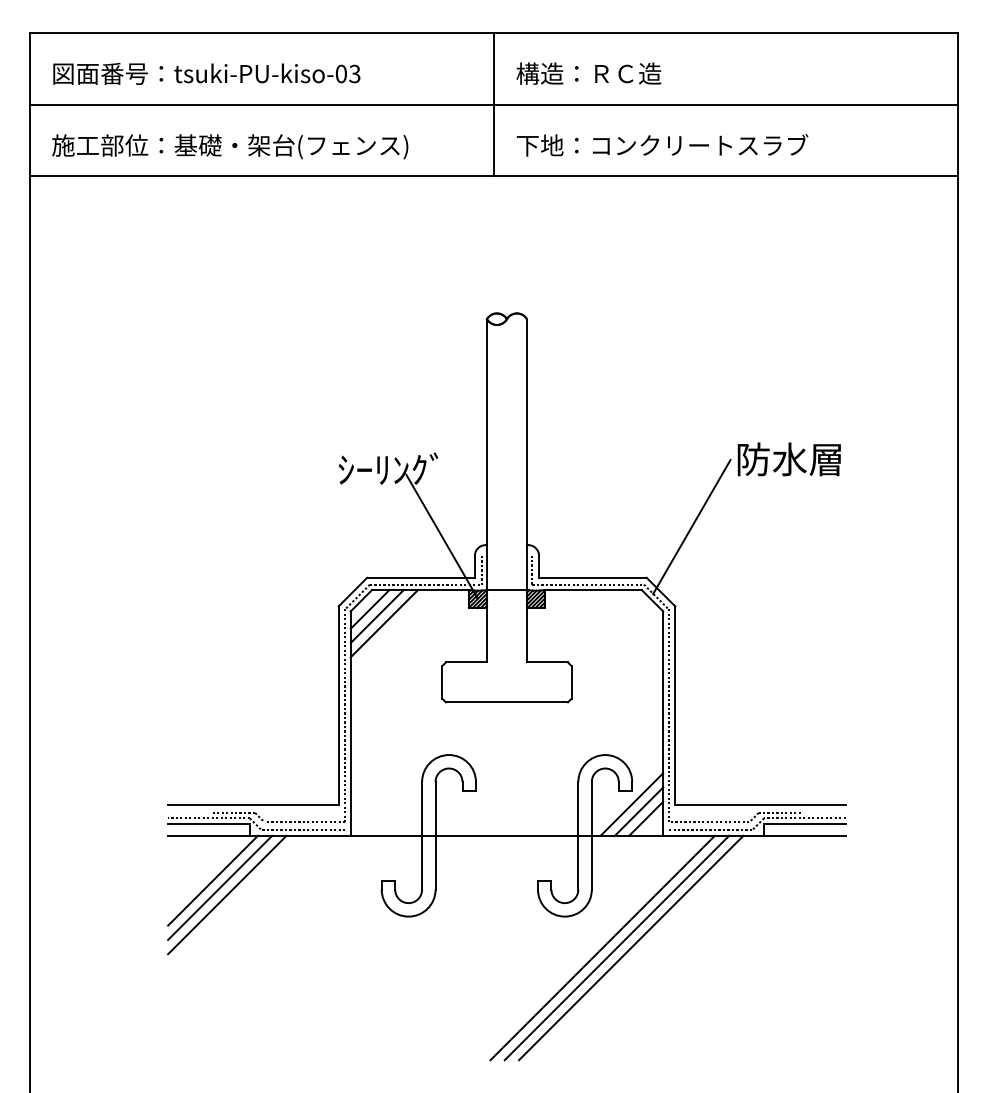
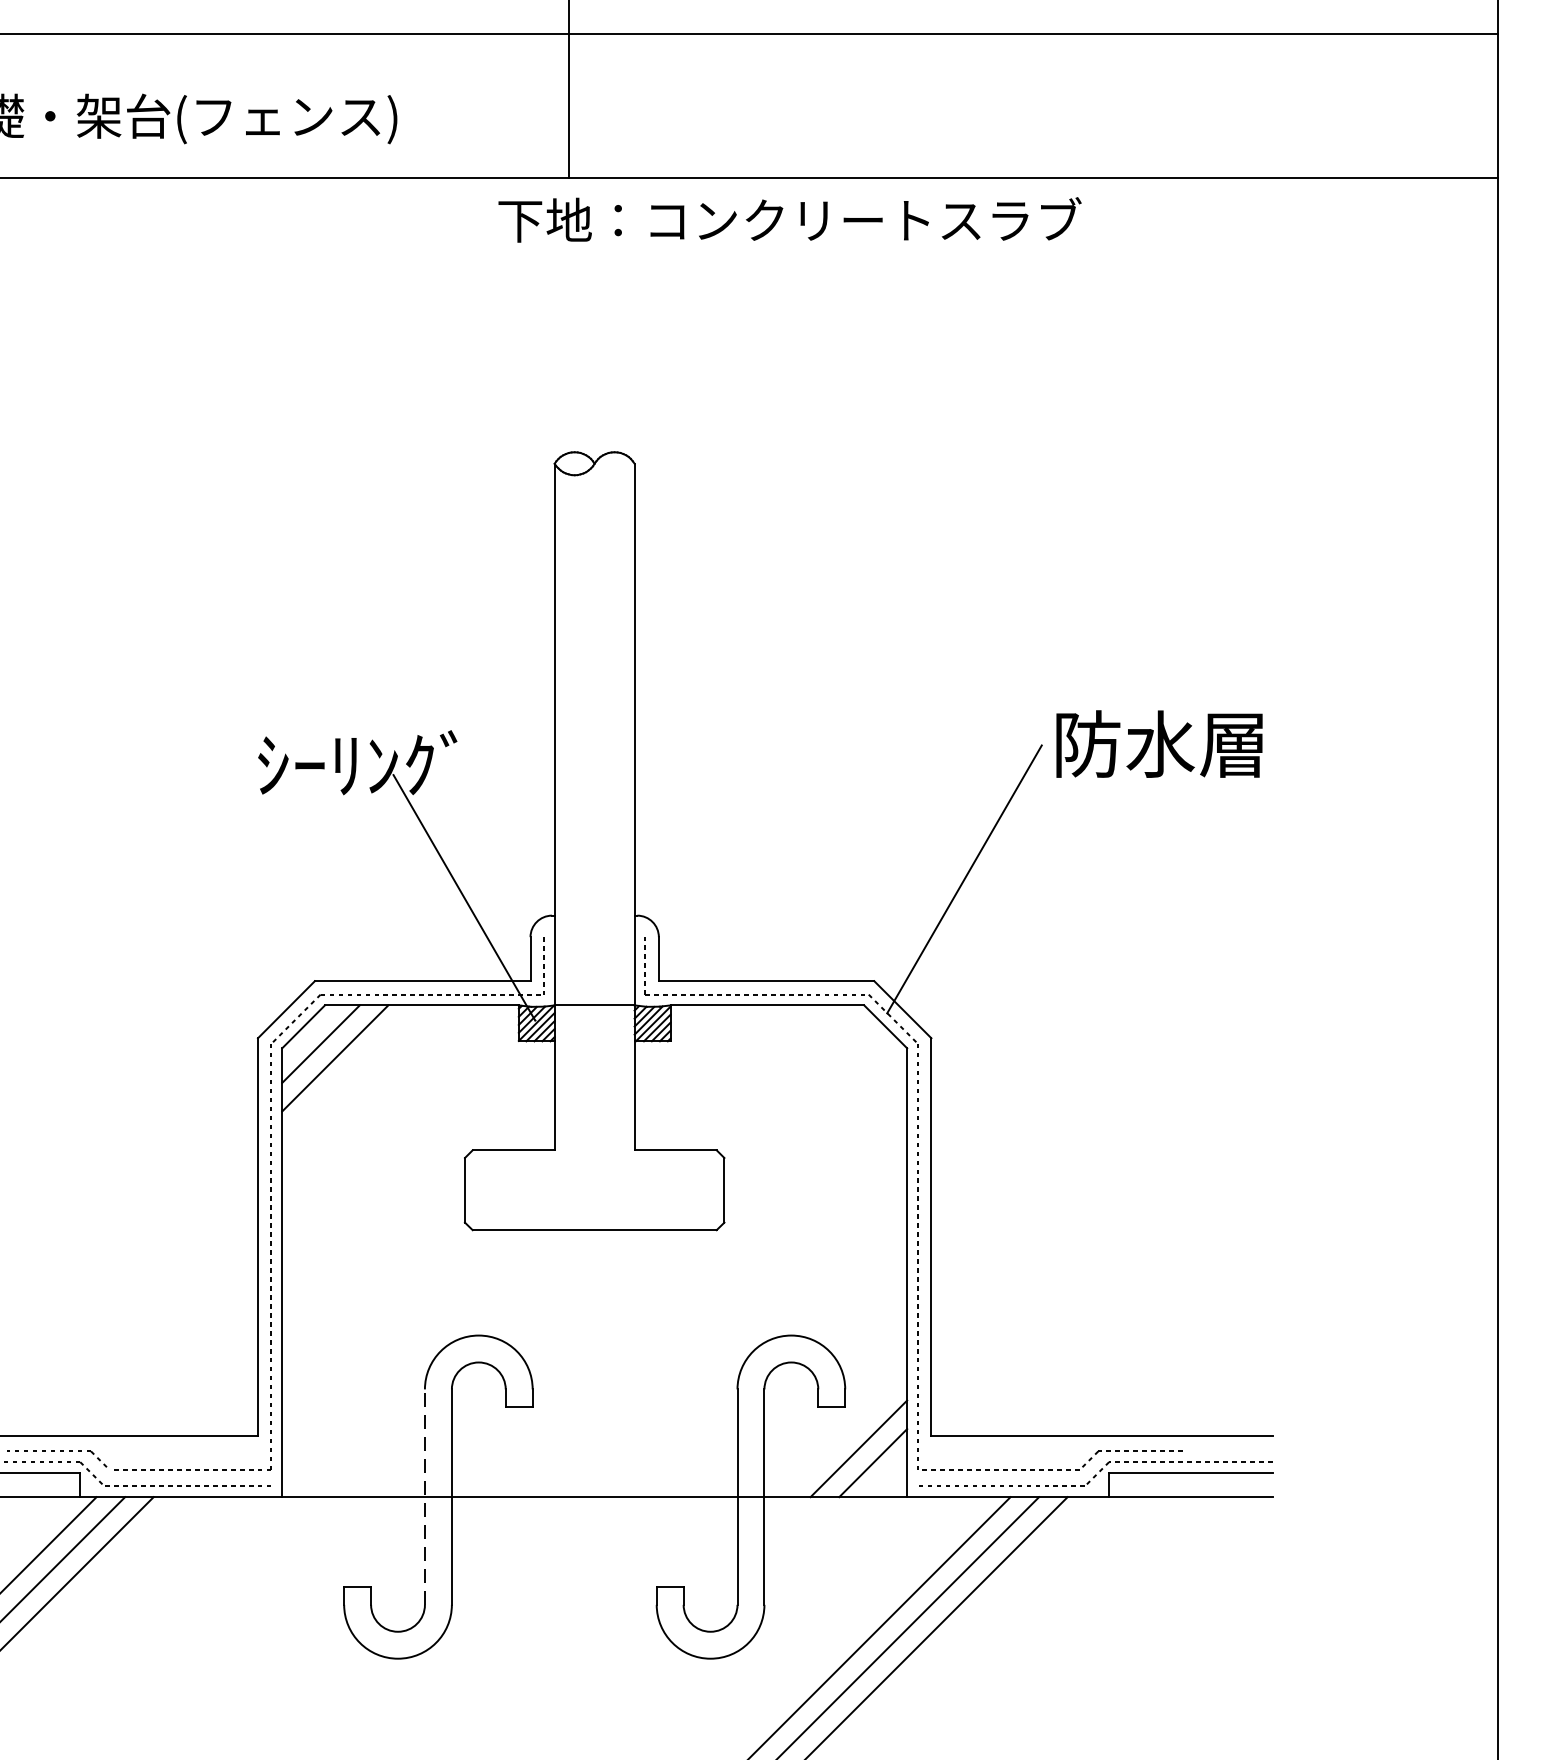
text: (662, 145) -> (789, 220), moved
line: (384, 623) -> (349, 1072), removed
line: (631, 804) -> (843, 1434), removed
line: (422, 835) -> (425, 1496), solid -> dashed

